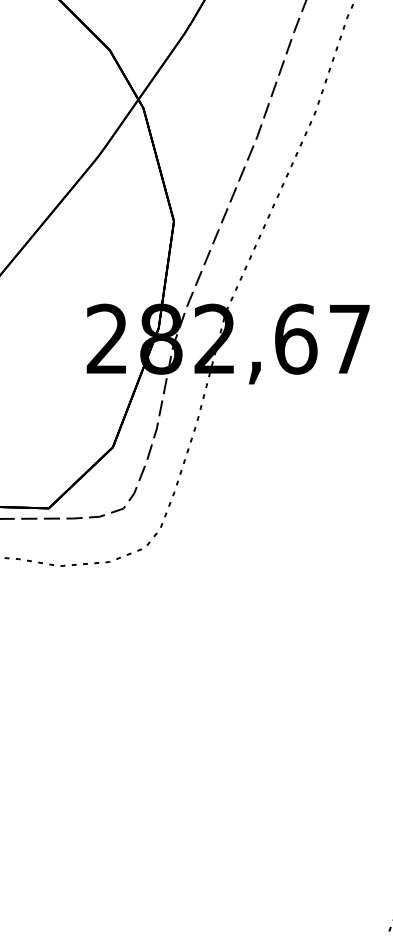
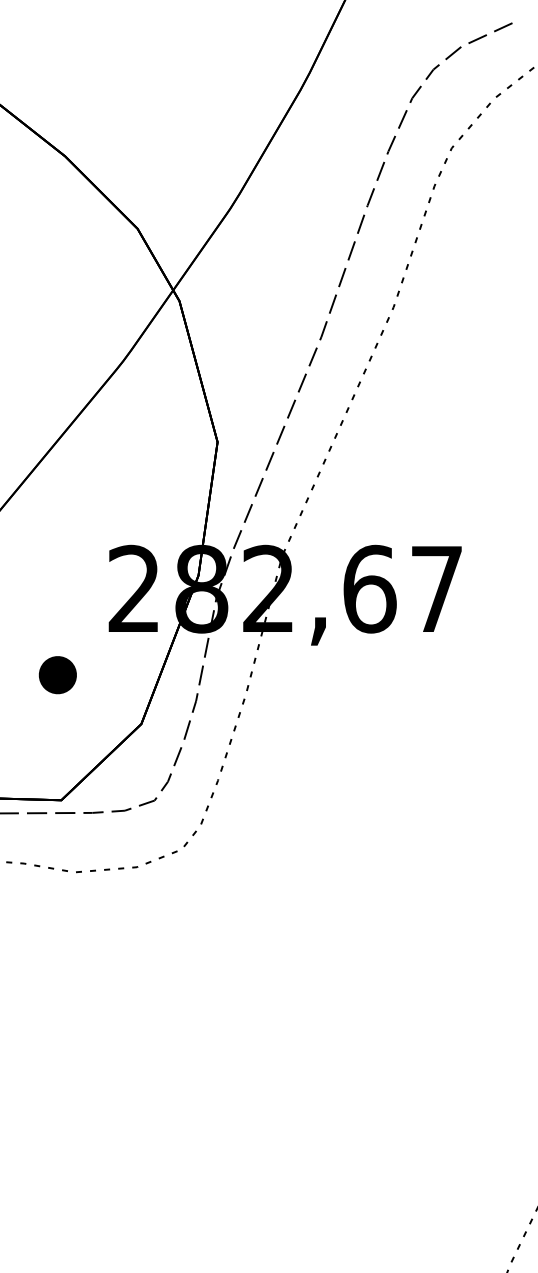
part: (45, 408) -> (57, 675), added

